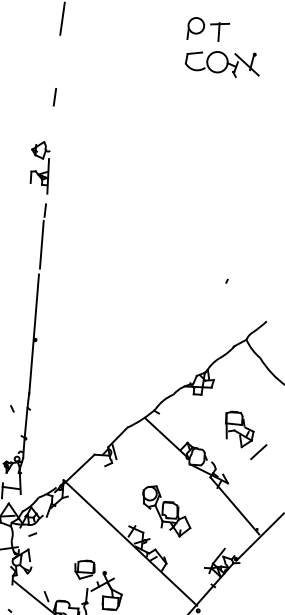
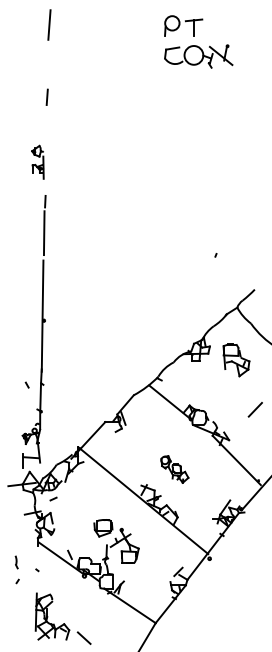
part: (39, 166) -> (37, 161), size x0.7
part: (239, 429) -> (236, 360), moved
part: (166, 511) -> (174, 469), size x0.6

